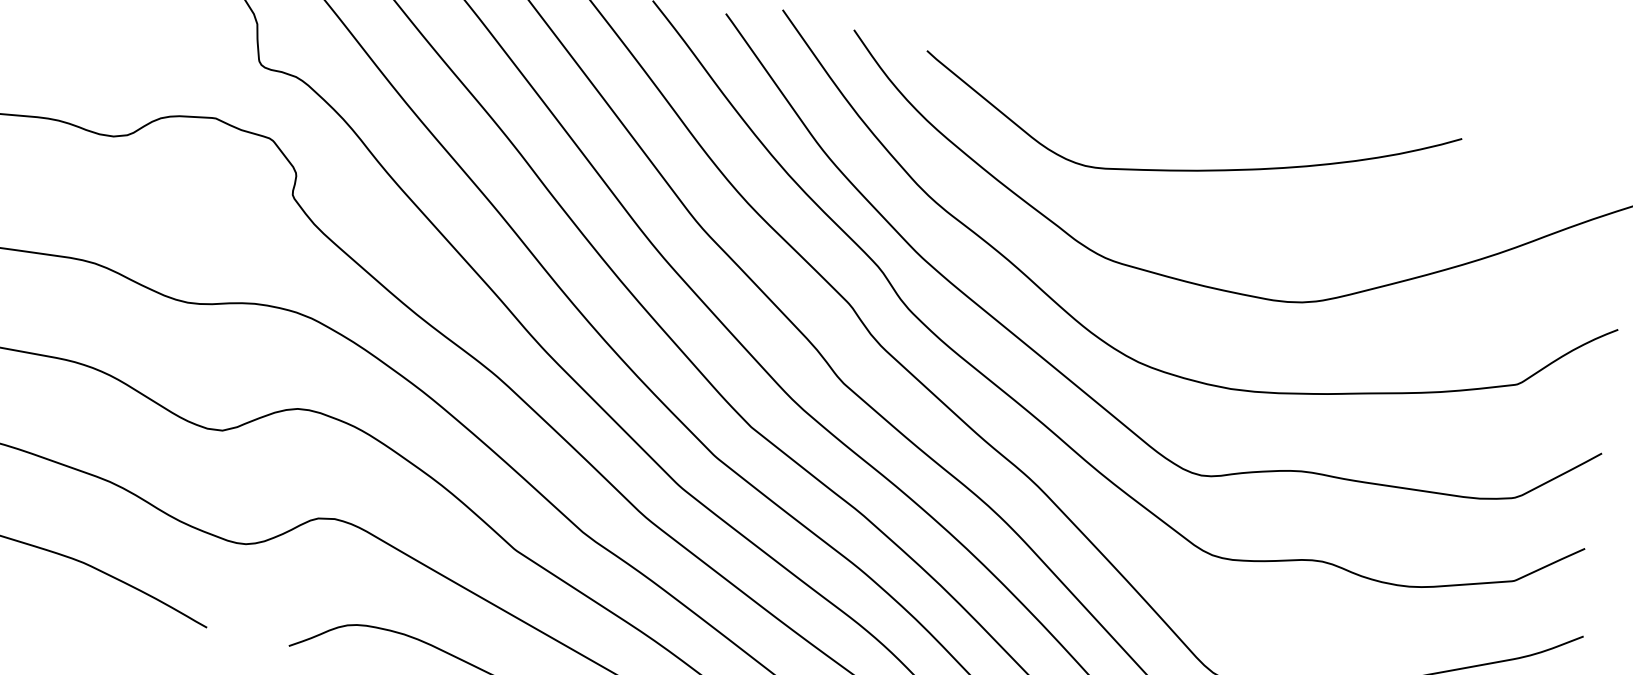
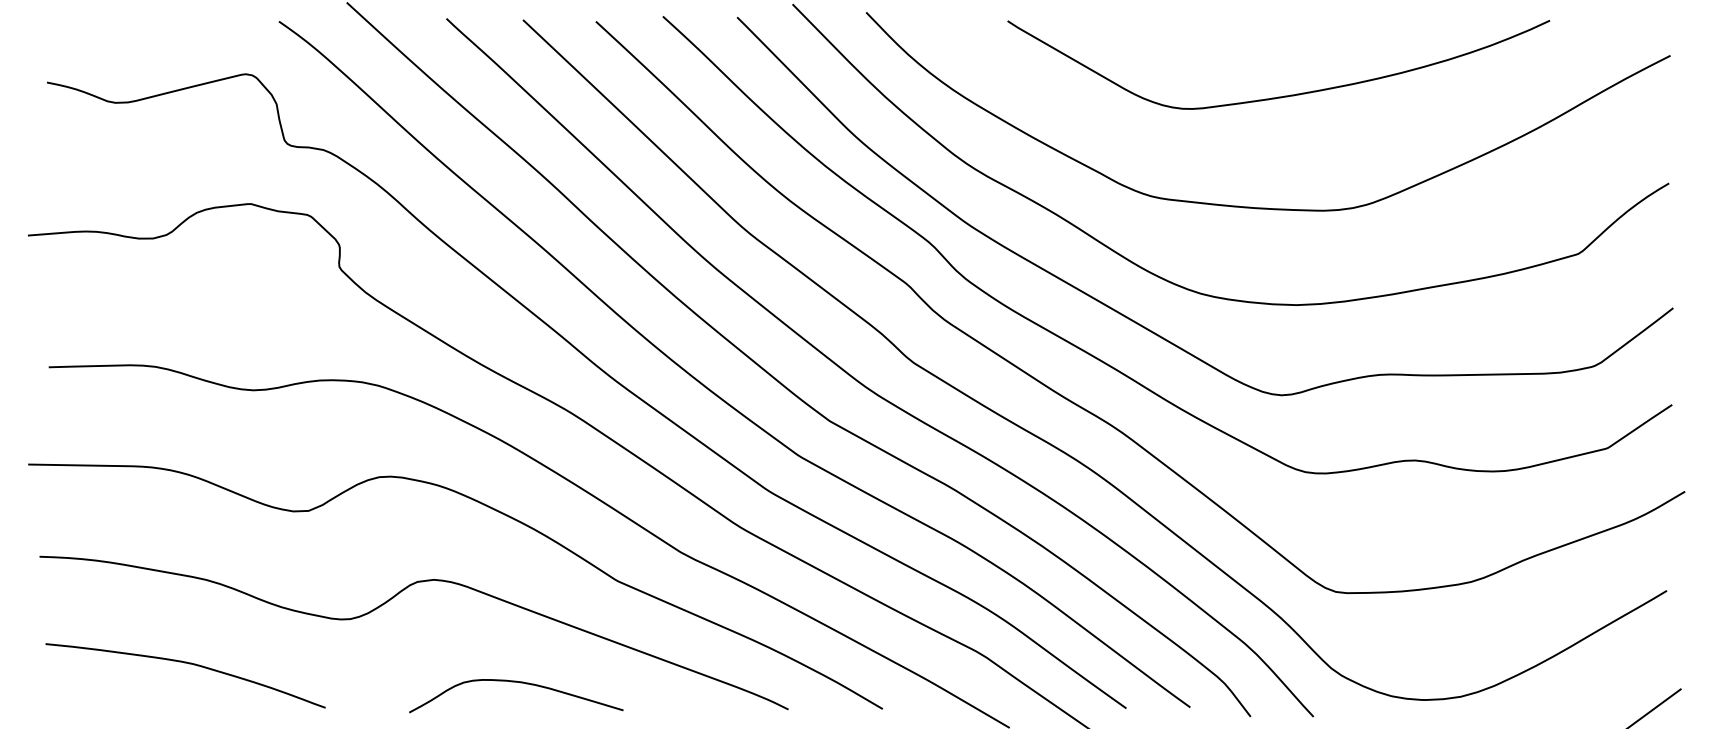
curve: (1188, 169) -> (1284, 95), moved

